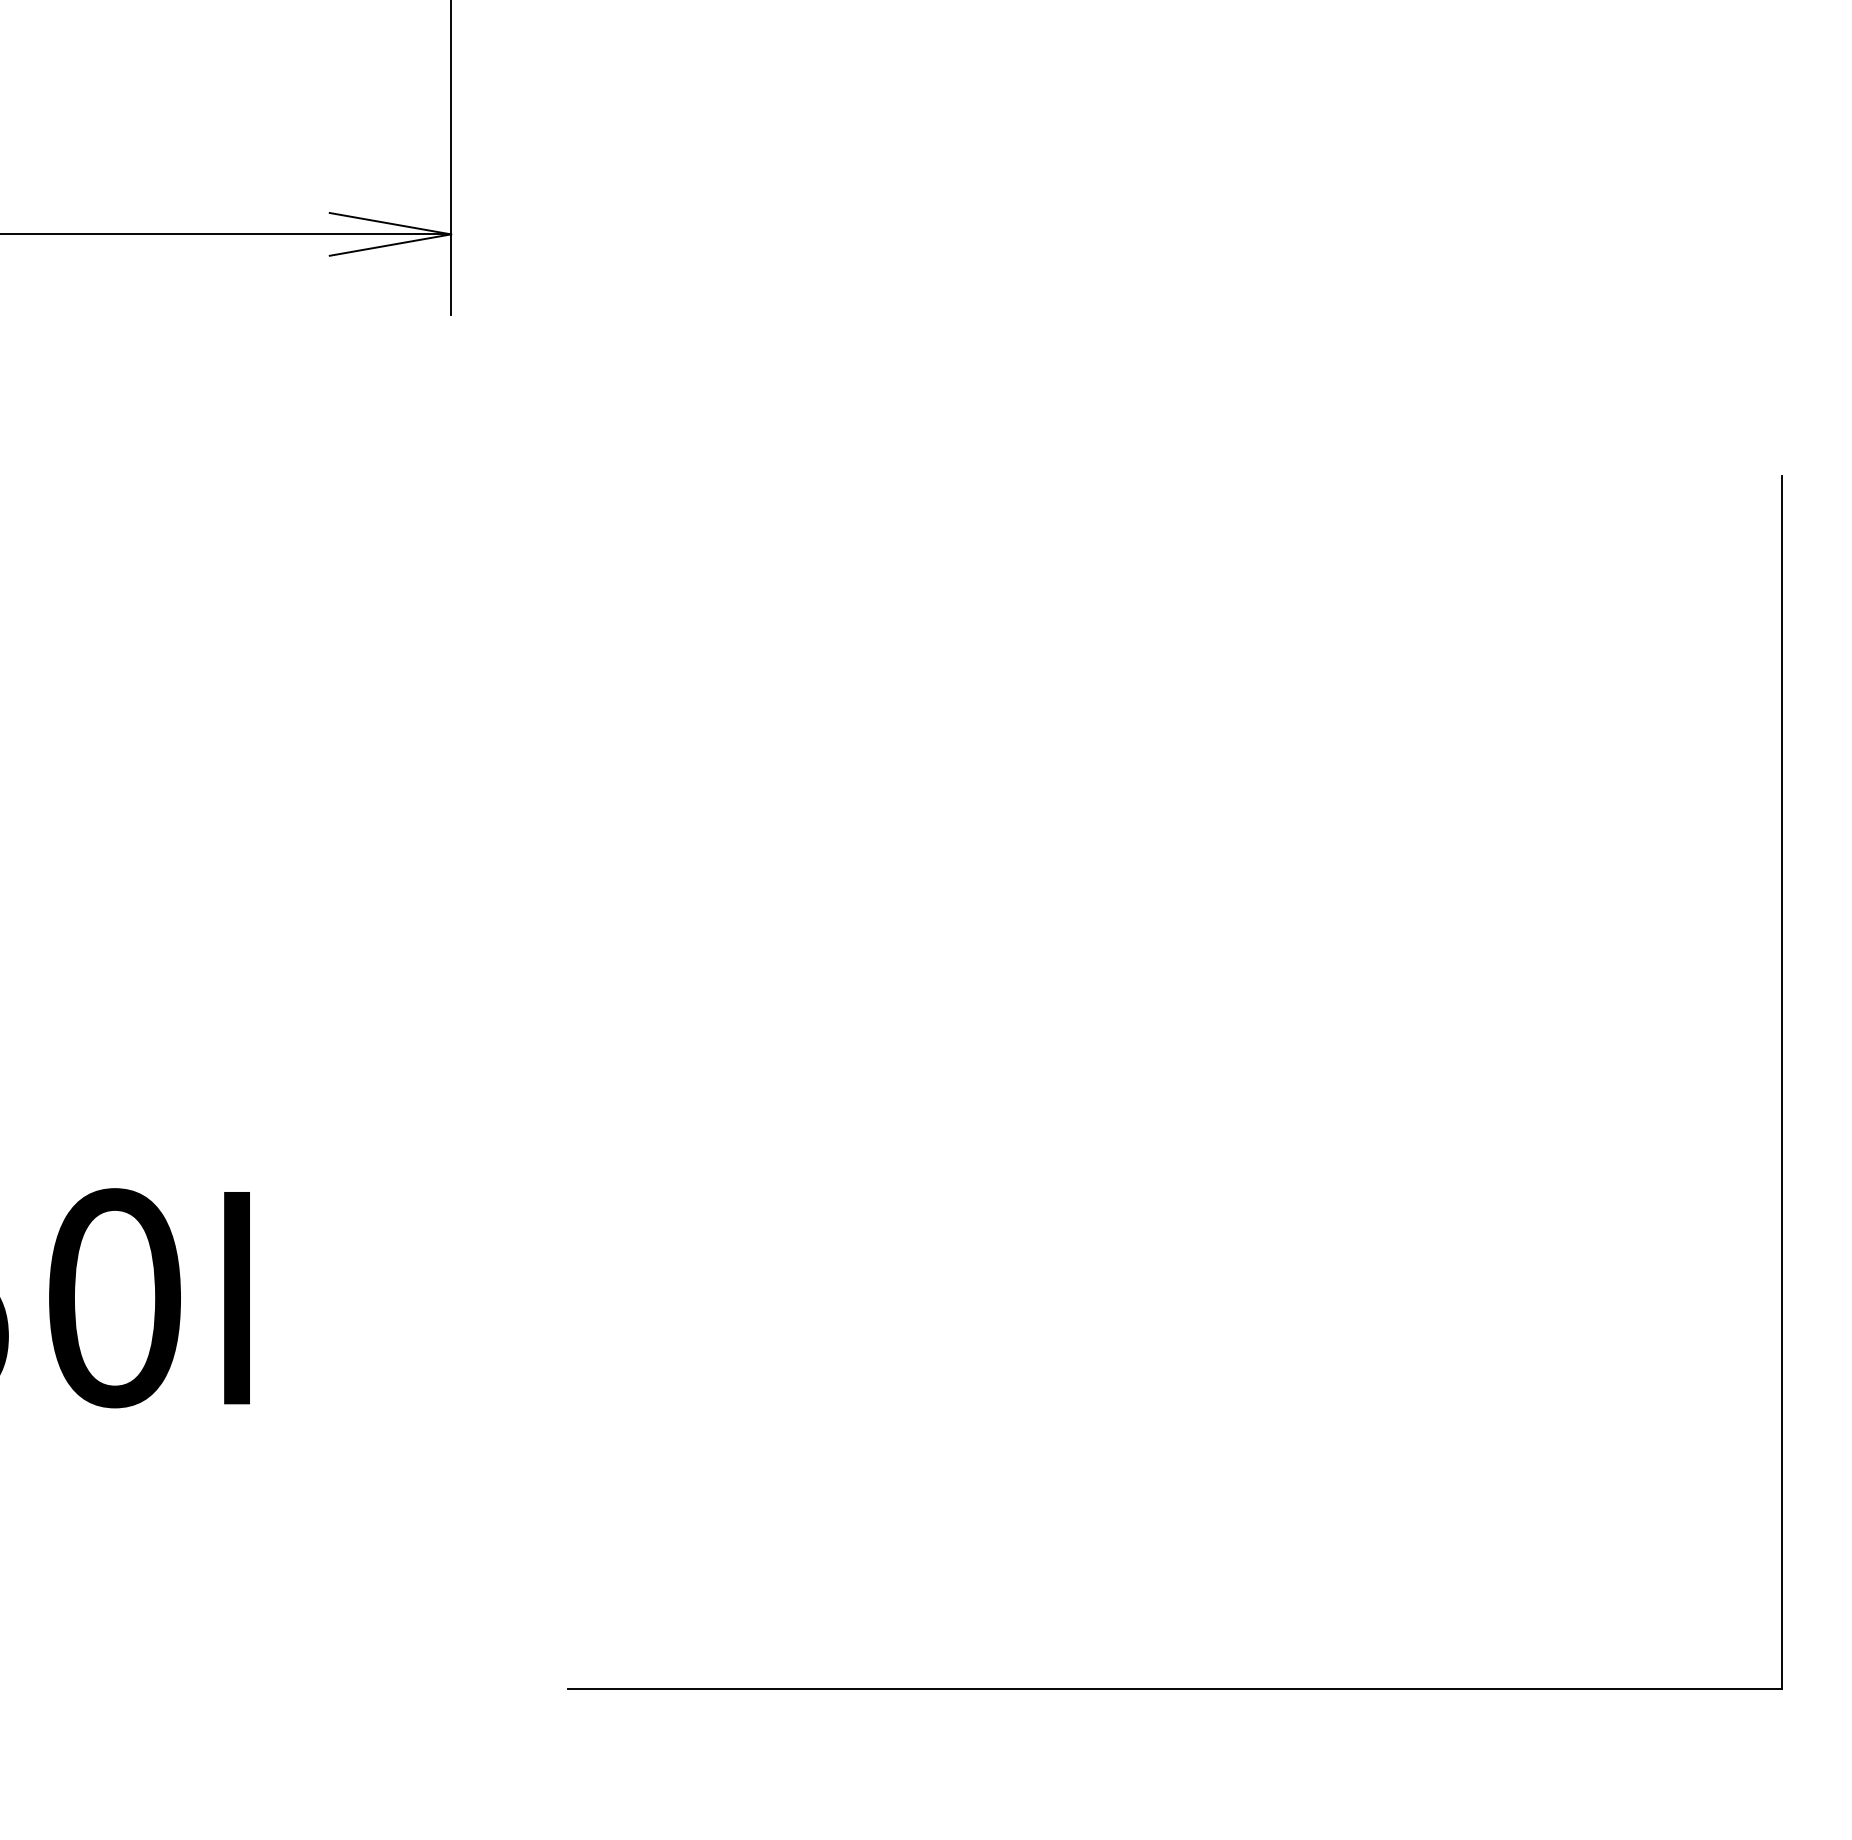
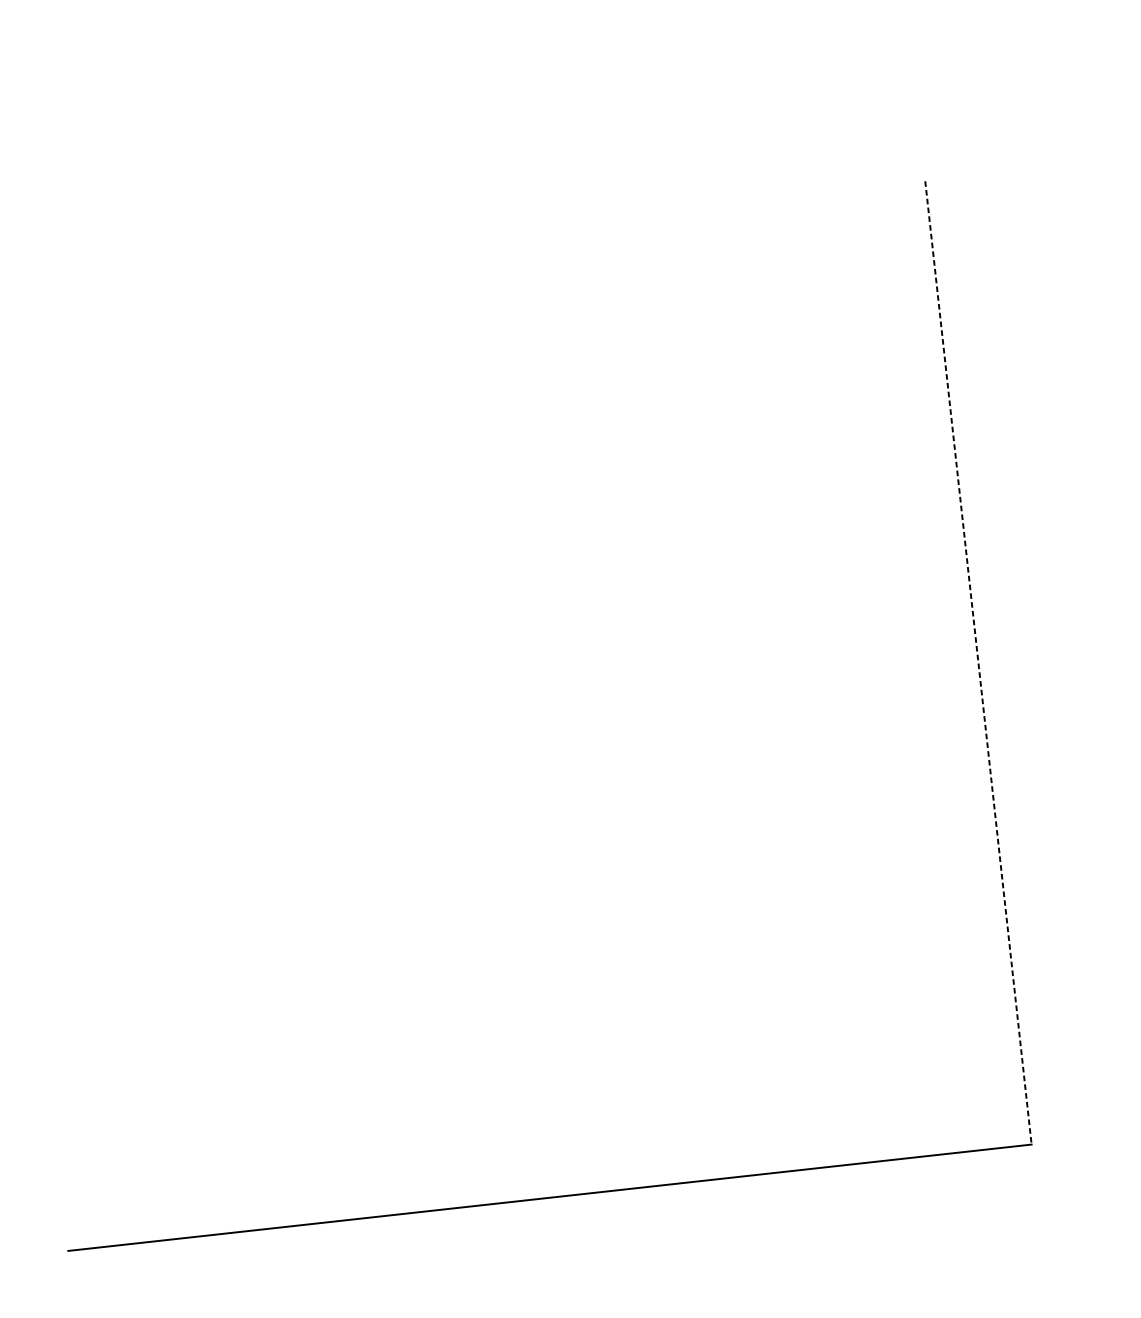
line: (1781, 1082) -> (978, 662), solid -> dashed

